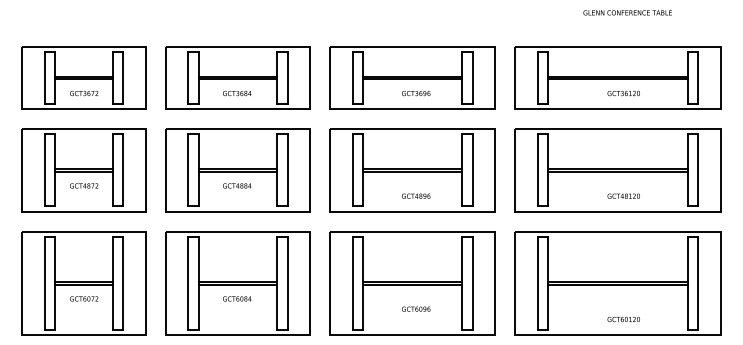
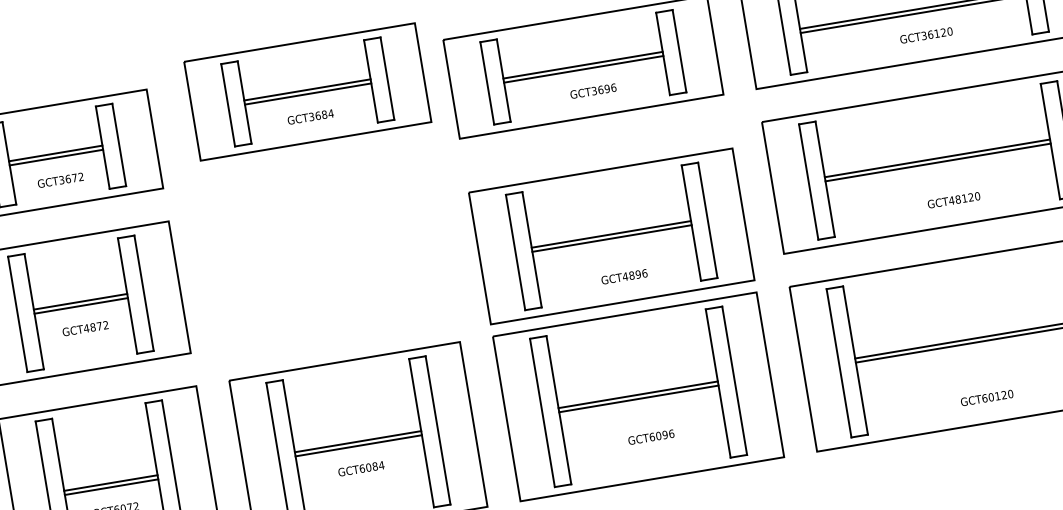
part: (237, 77) -> (306, 91), moved
part: (237, 170) -> (327, 262), removed
part: (412, 170) -> (611, 236), moved

